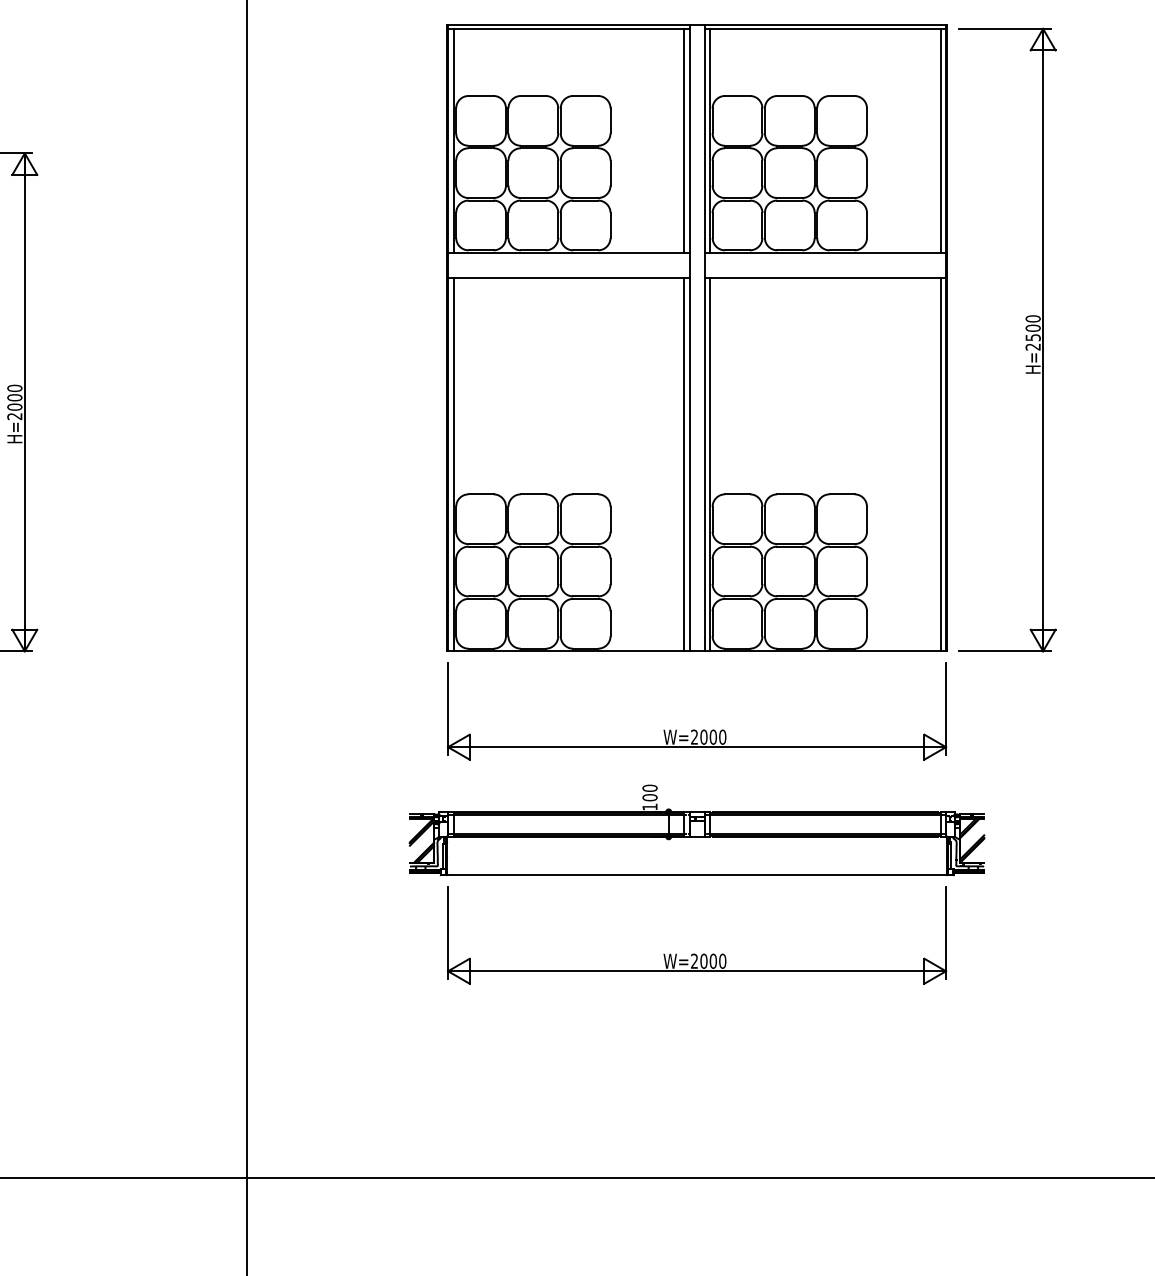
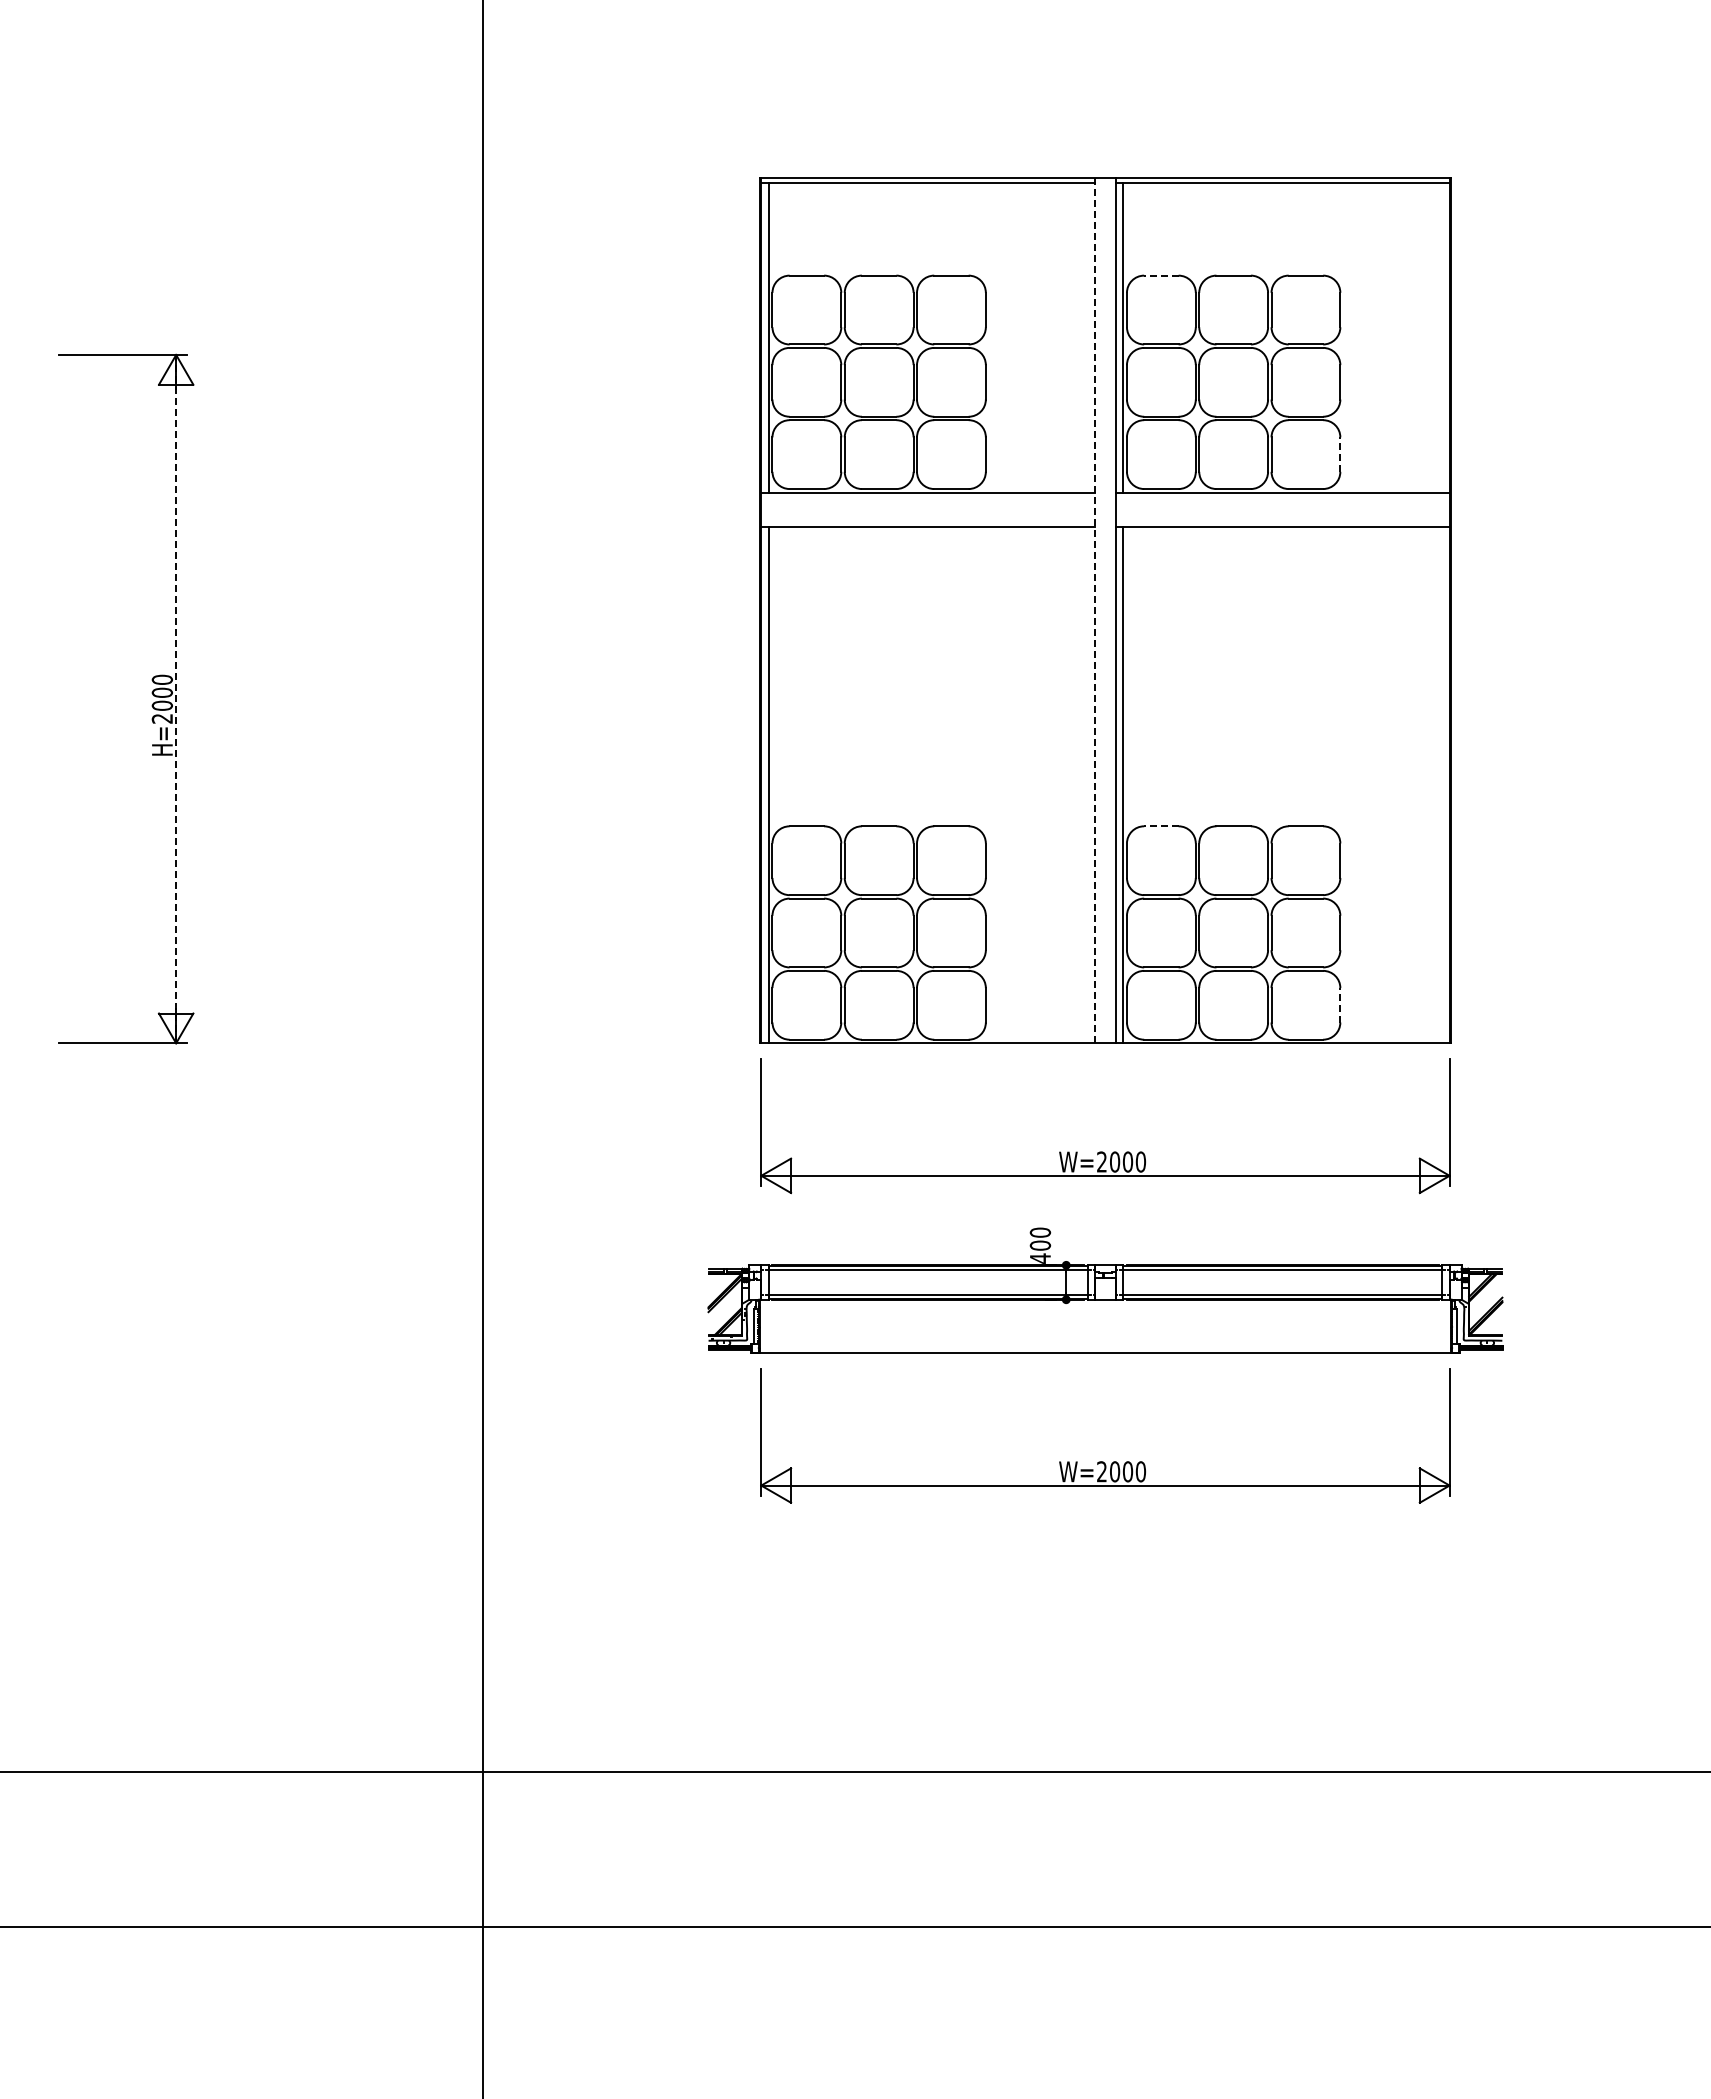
line: (736, 95) -> (1160, 275), solid -> dashed
line: (684, 140) -> (1087, 337), removed
line: (940, 140) -> (1442, 337), removed
line: (867, 225) -> (1340, 454), solid -> dashed
line: (689, 338) -> (1095, 610), solid -> dashed
part: (1025, 339) -> (1559, 612), removed
line: (25, 401) -> (176, 698), solid -> dashed
line: (684, 464) -> (1087, 785), removed
line: (940, 464) -> (1442, 785), removed
line: (736, 494) -> (1160, 826), solid -> dashed
line: (867, 623) -> (1340, 1004), solid -> dashed
text: (650, 806) -> (1040, 1258), 100 -> 400

